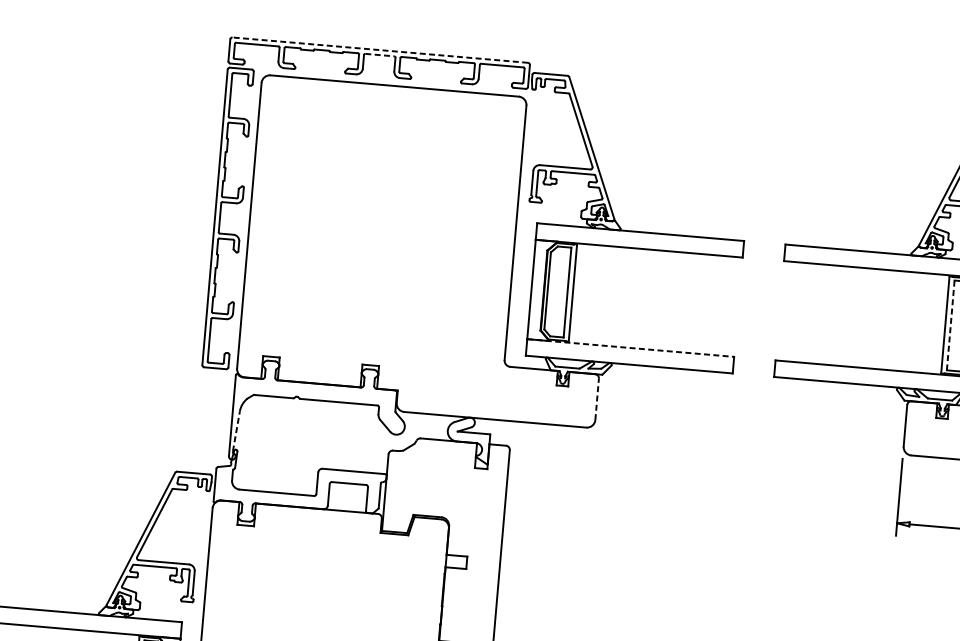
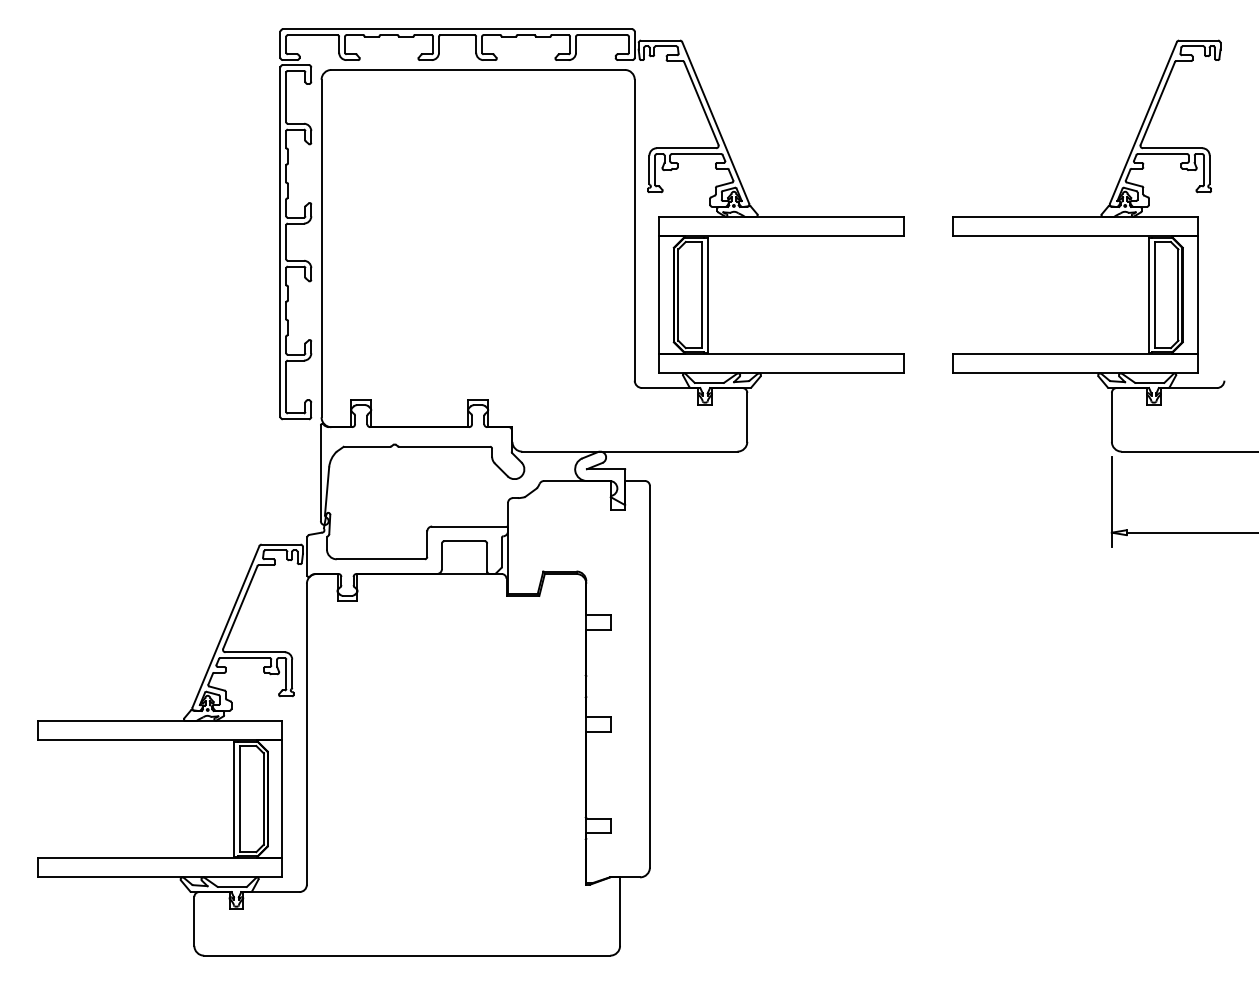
line: (380, 50) -> (457, 29), dashed -> solid
line: (380, 55) -> (458, 35), dashed -> solid
line: (950, 324) -> (1154, 294), dashed -> solid
line: (631, 347) -> (782, 353), dashed -> solid
line: (597, 398) -> (747, 416), dashed -> solid
line: (236, 431) -> (327, 491), dashed -> solid

